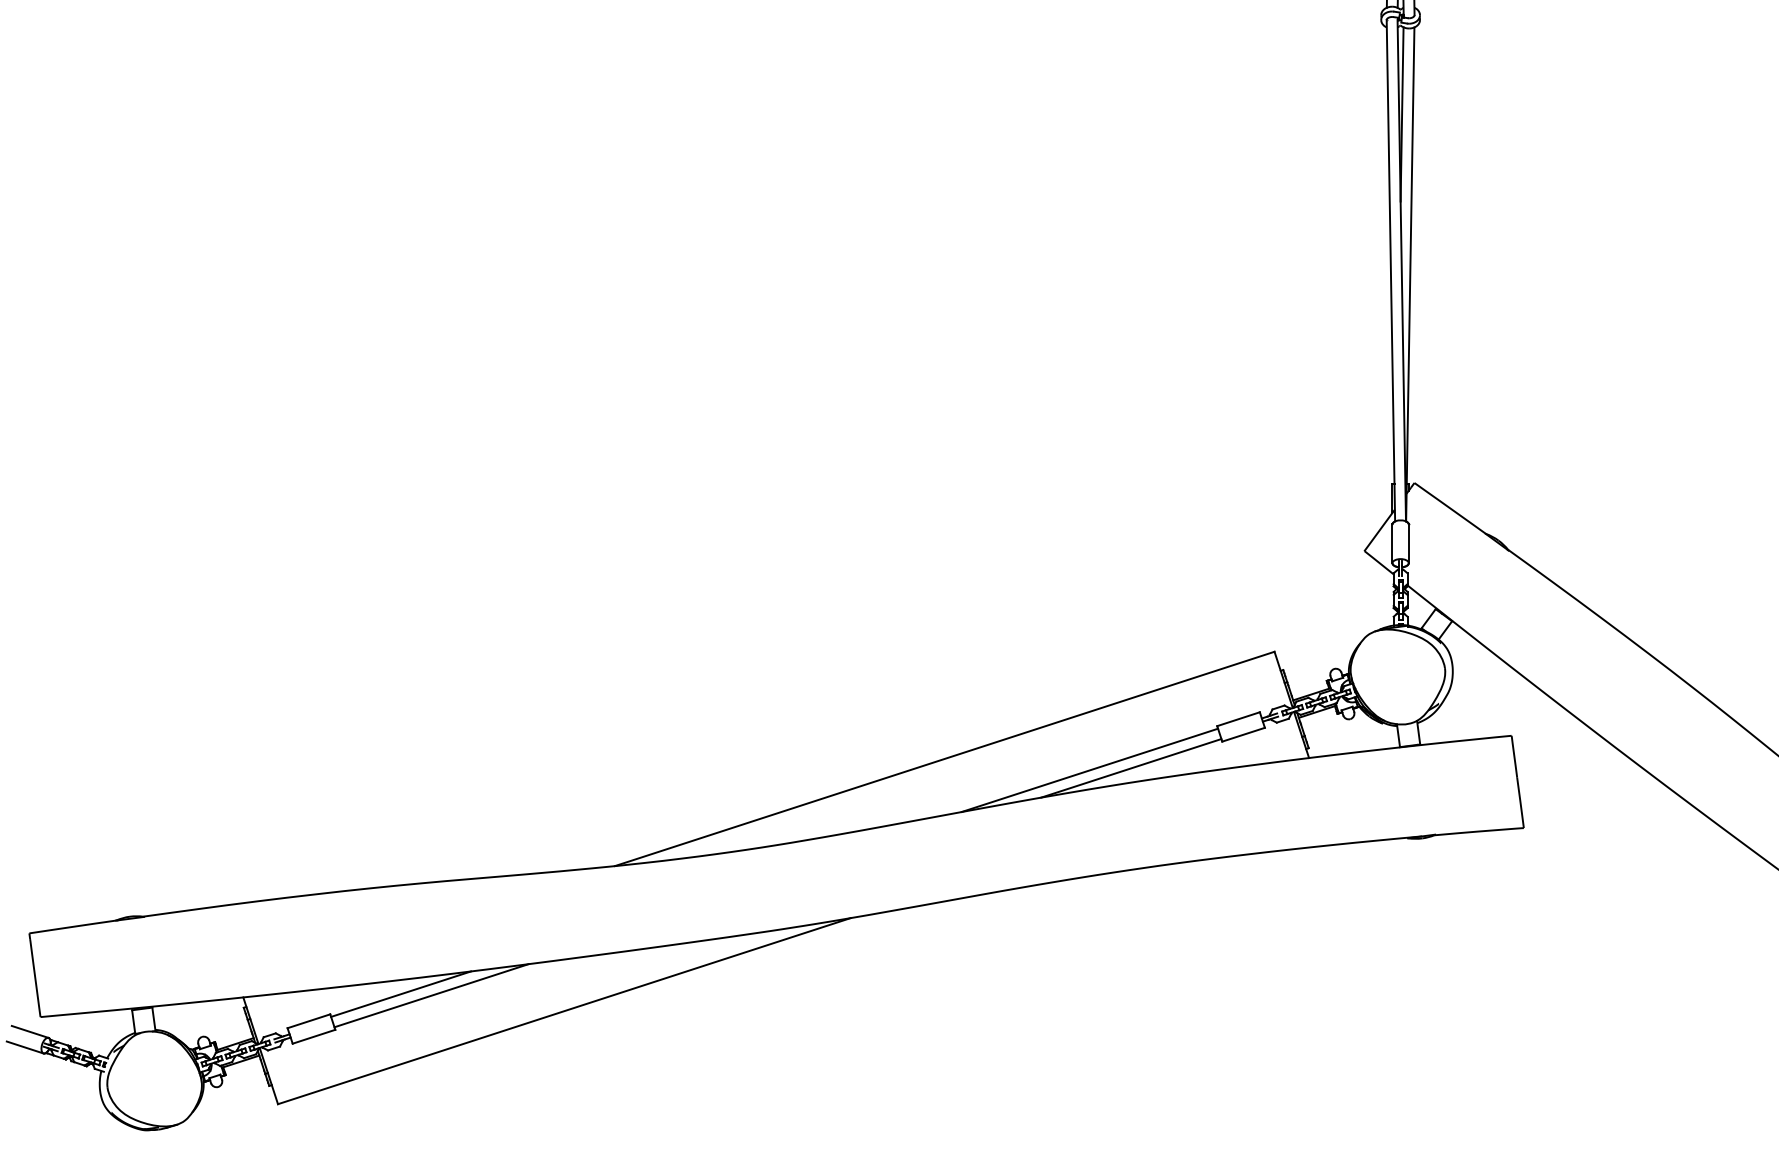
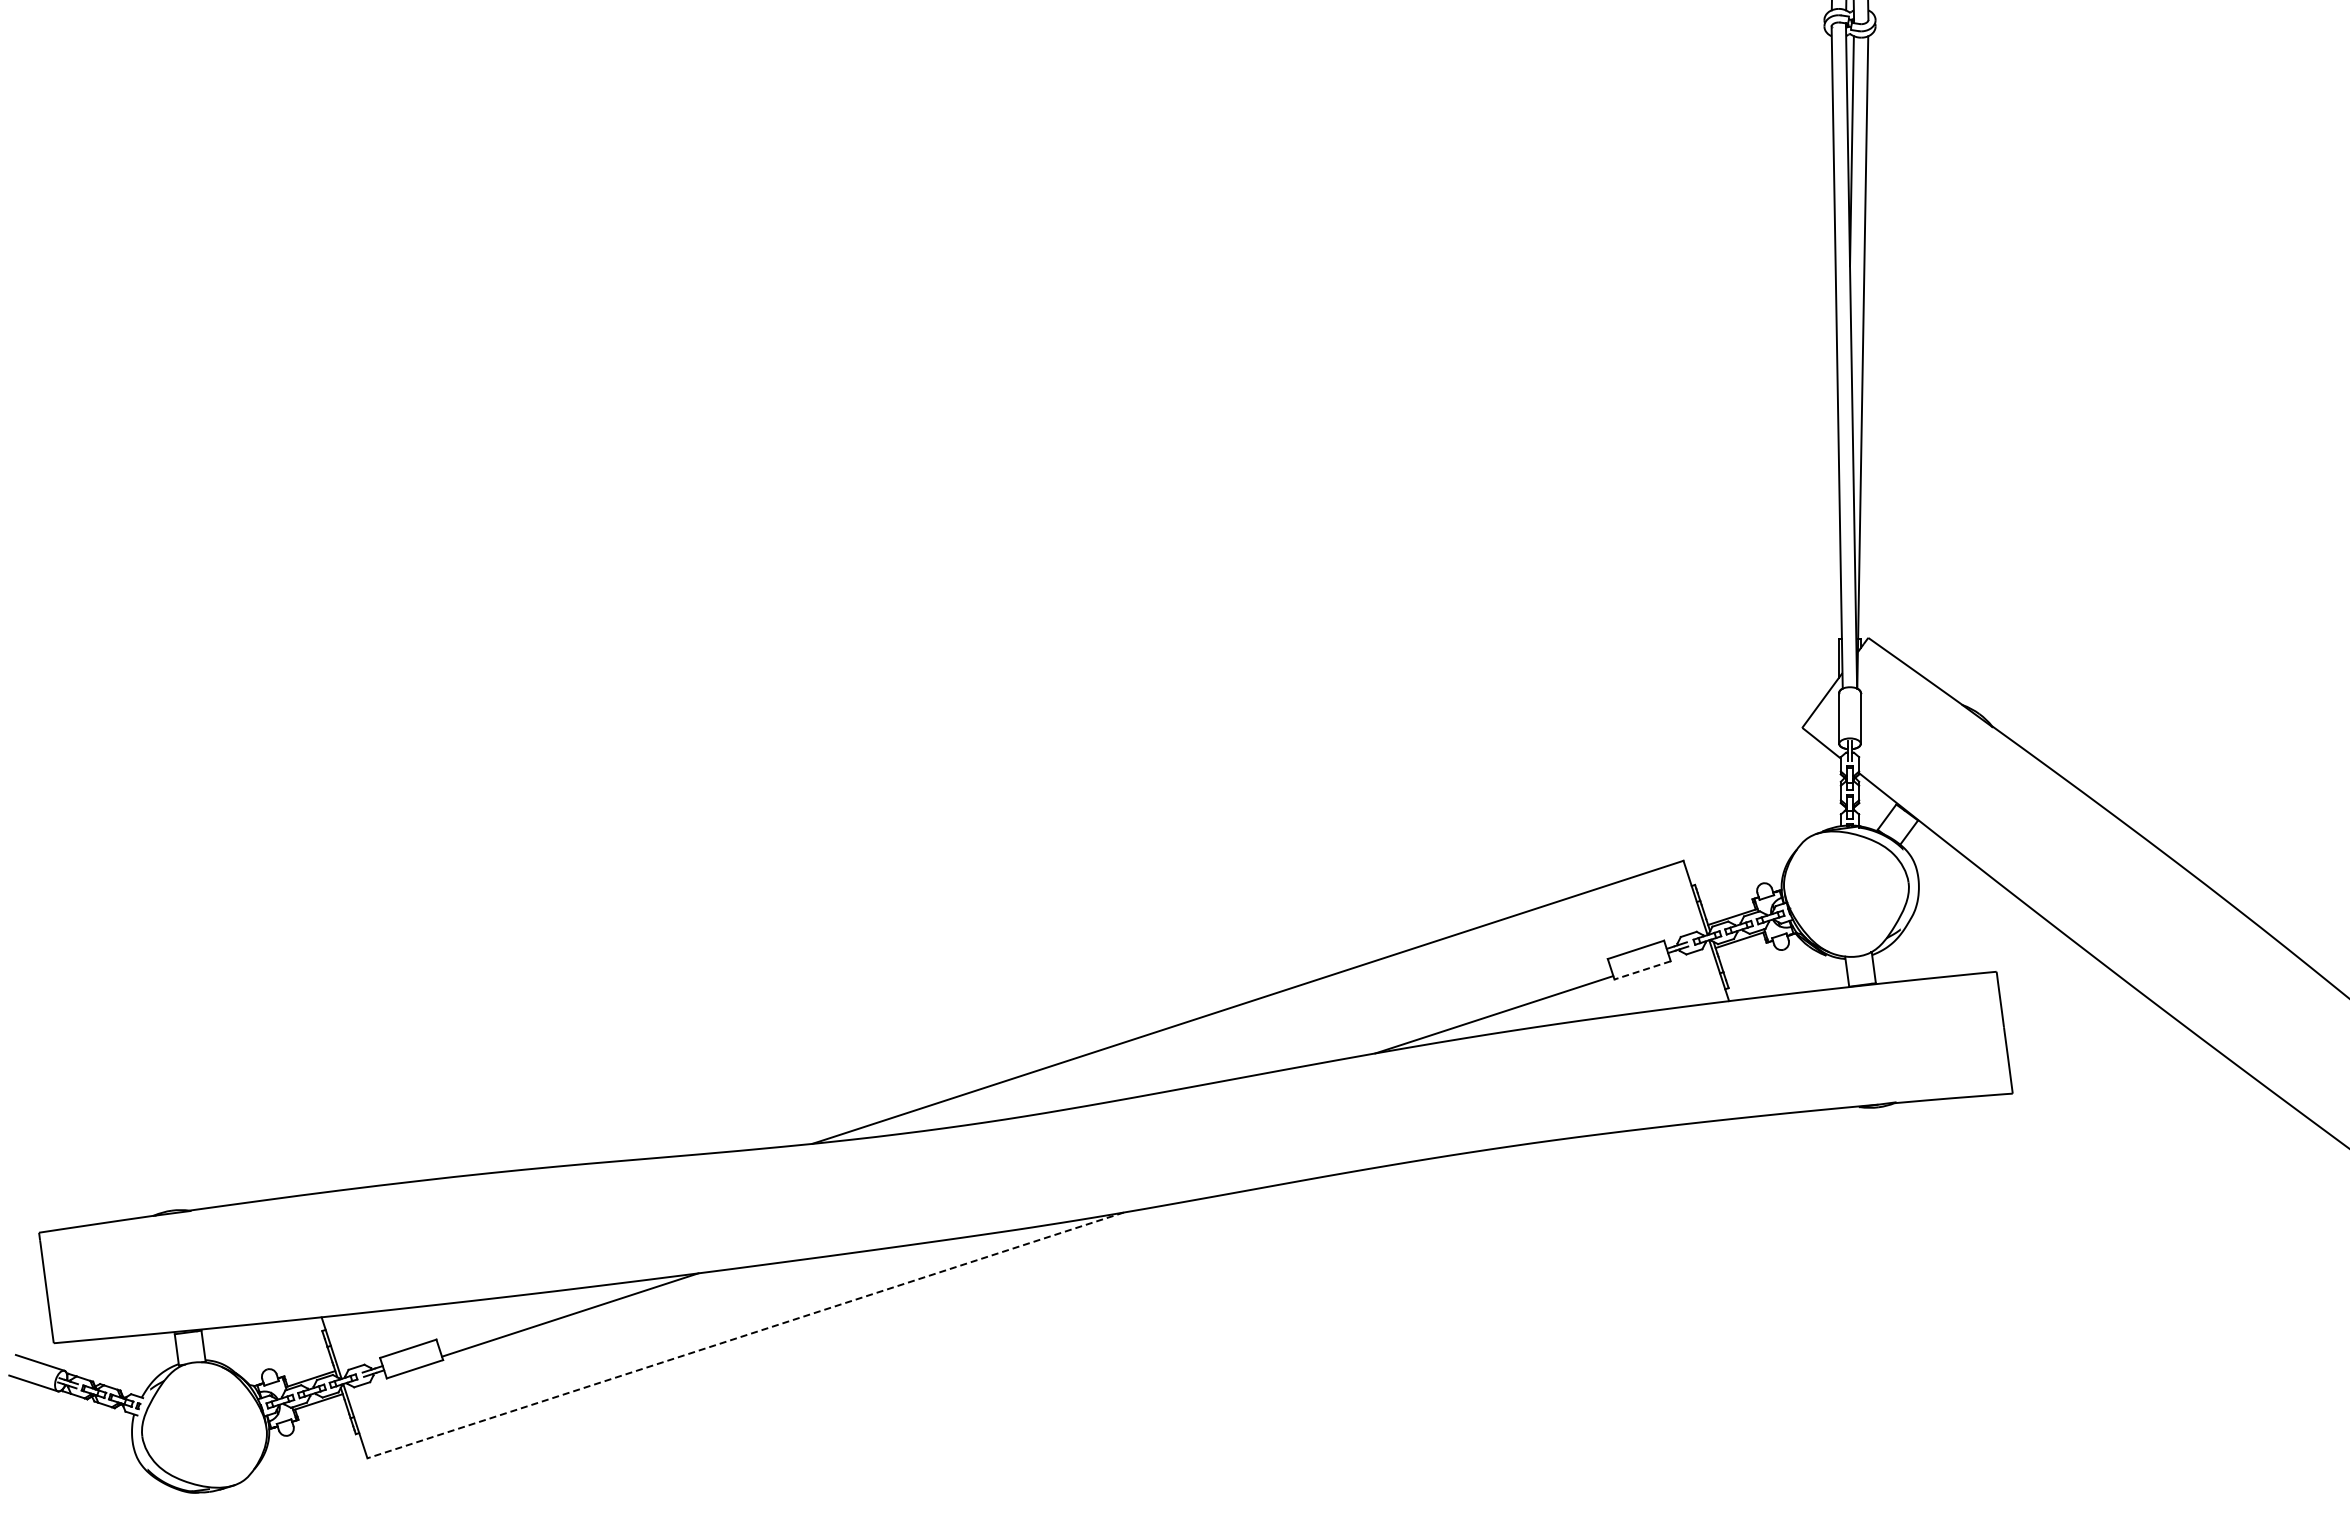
line: (1243, 734) -> (1642, 970), solid -> dashed
line: (1089, 770) -> (1439, 1017), removed
line: (400, 993) -> (529, 1312), removed
line: (564, 1011) -> (745, 1335), solid -> dashed

